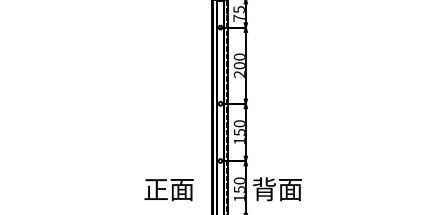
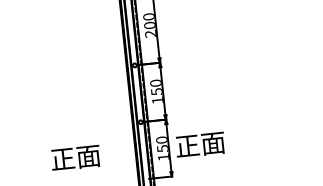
text: (264, 189) -> (187, 146), 背面 -> 正面
text: (168, 190) -> (75, 158), moved

